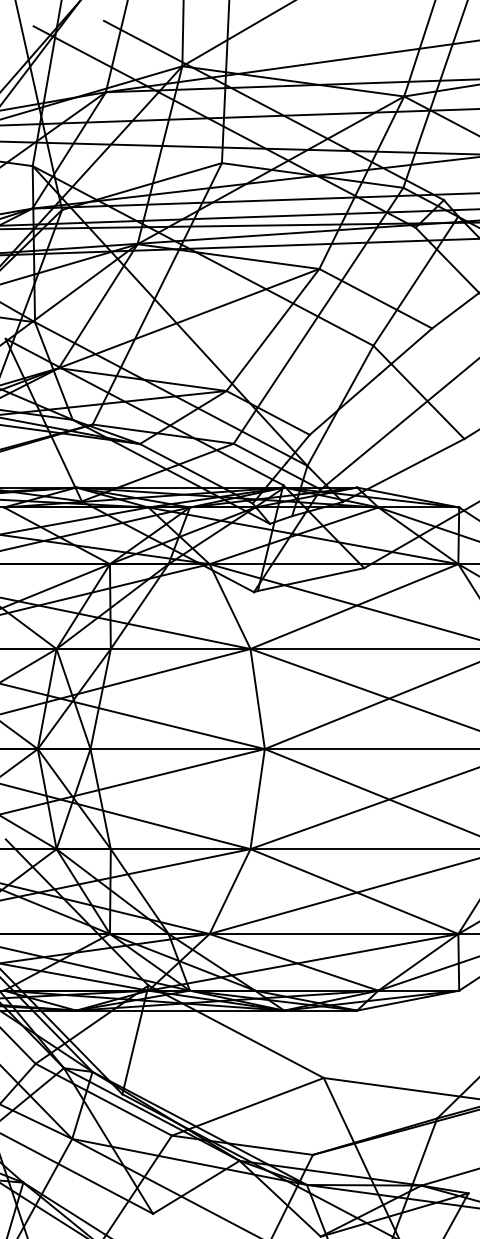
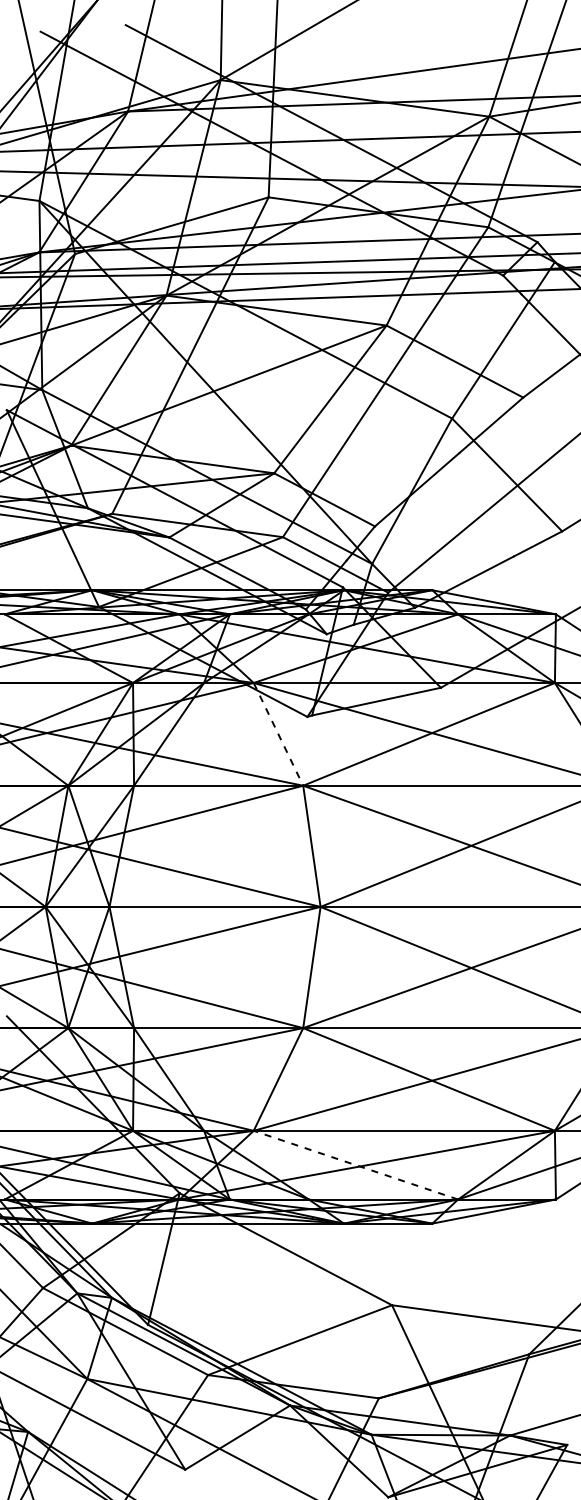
line: (230, 606) -> (278, 734), solid -> dashed
line: (293, 962) -> (355, 1165), solid -> dashed

